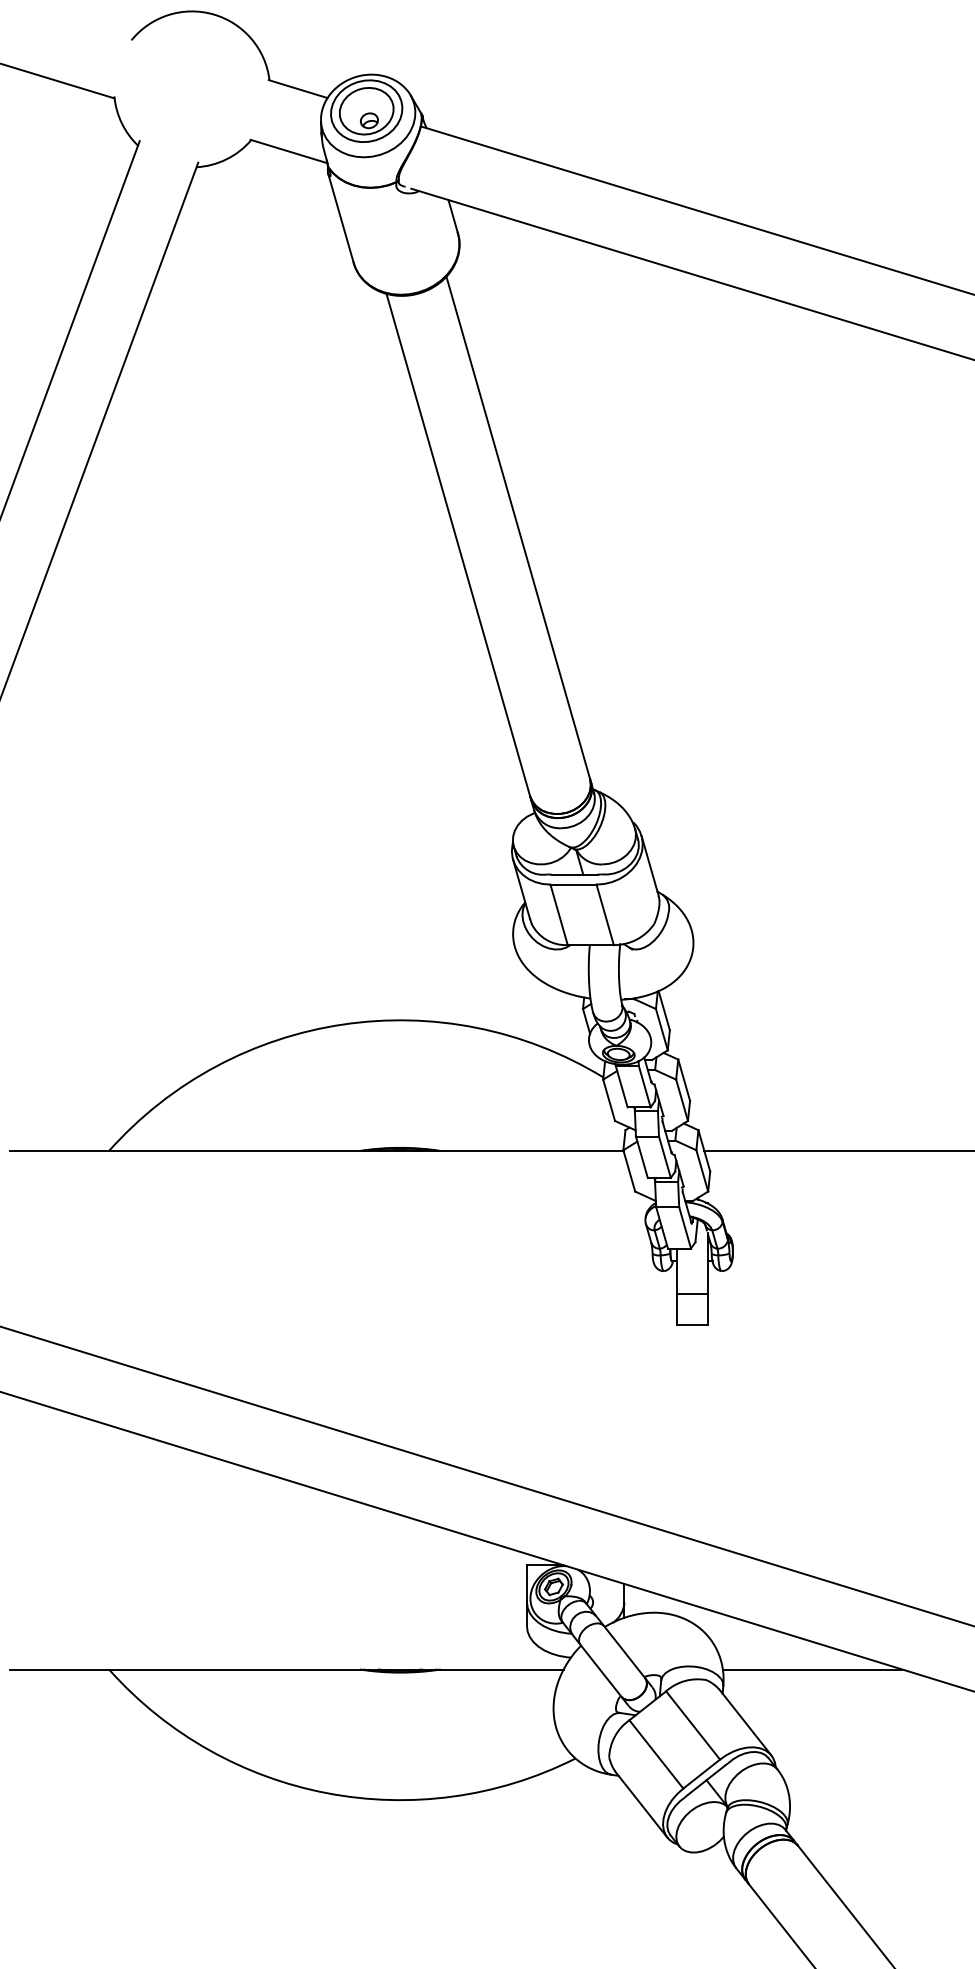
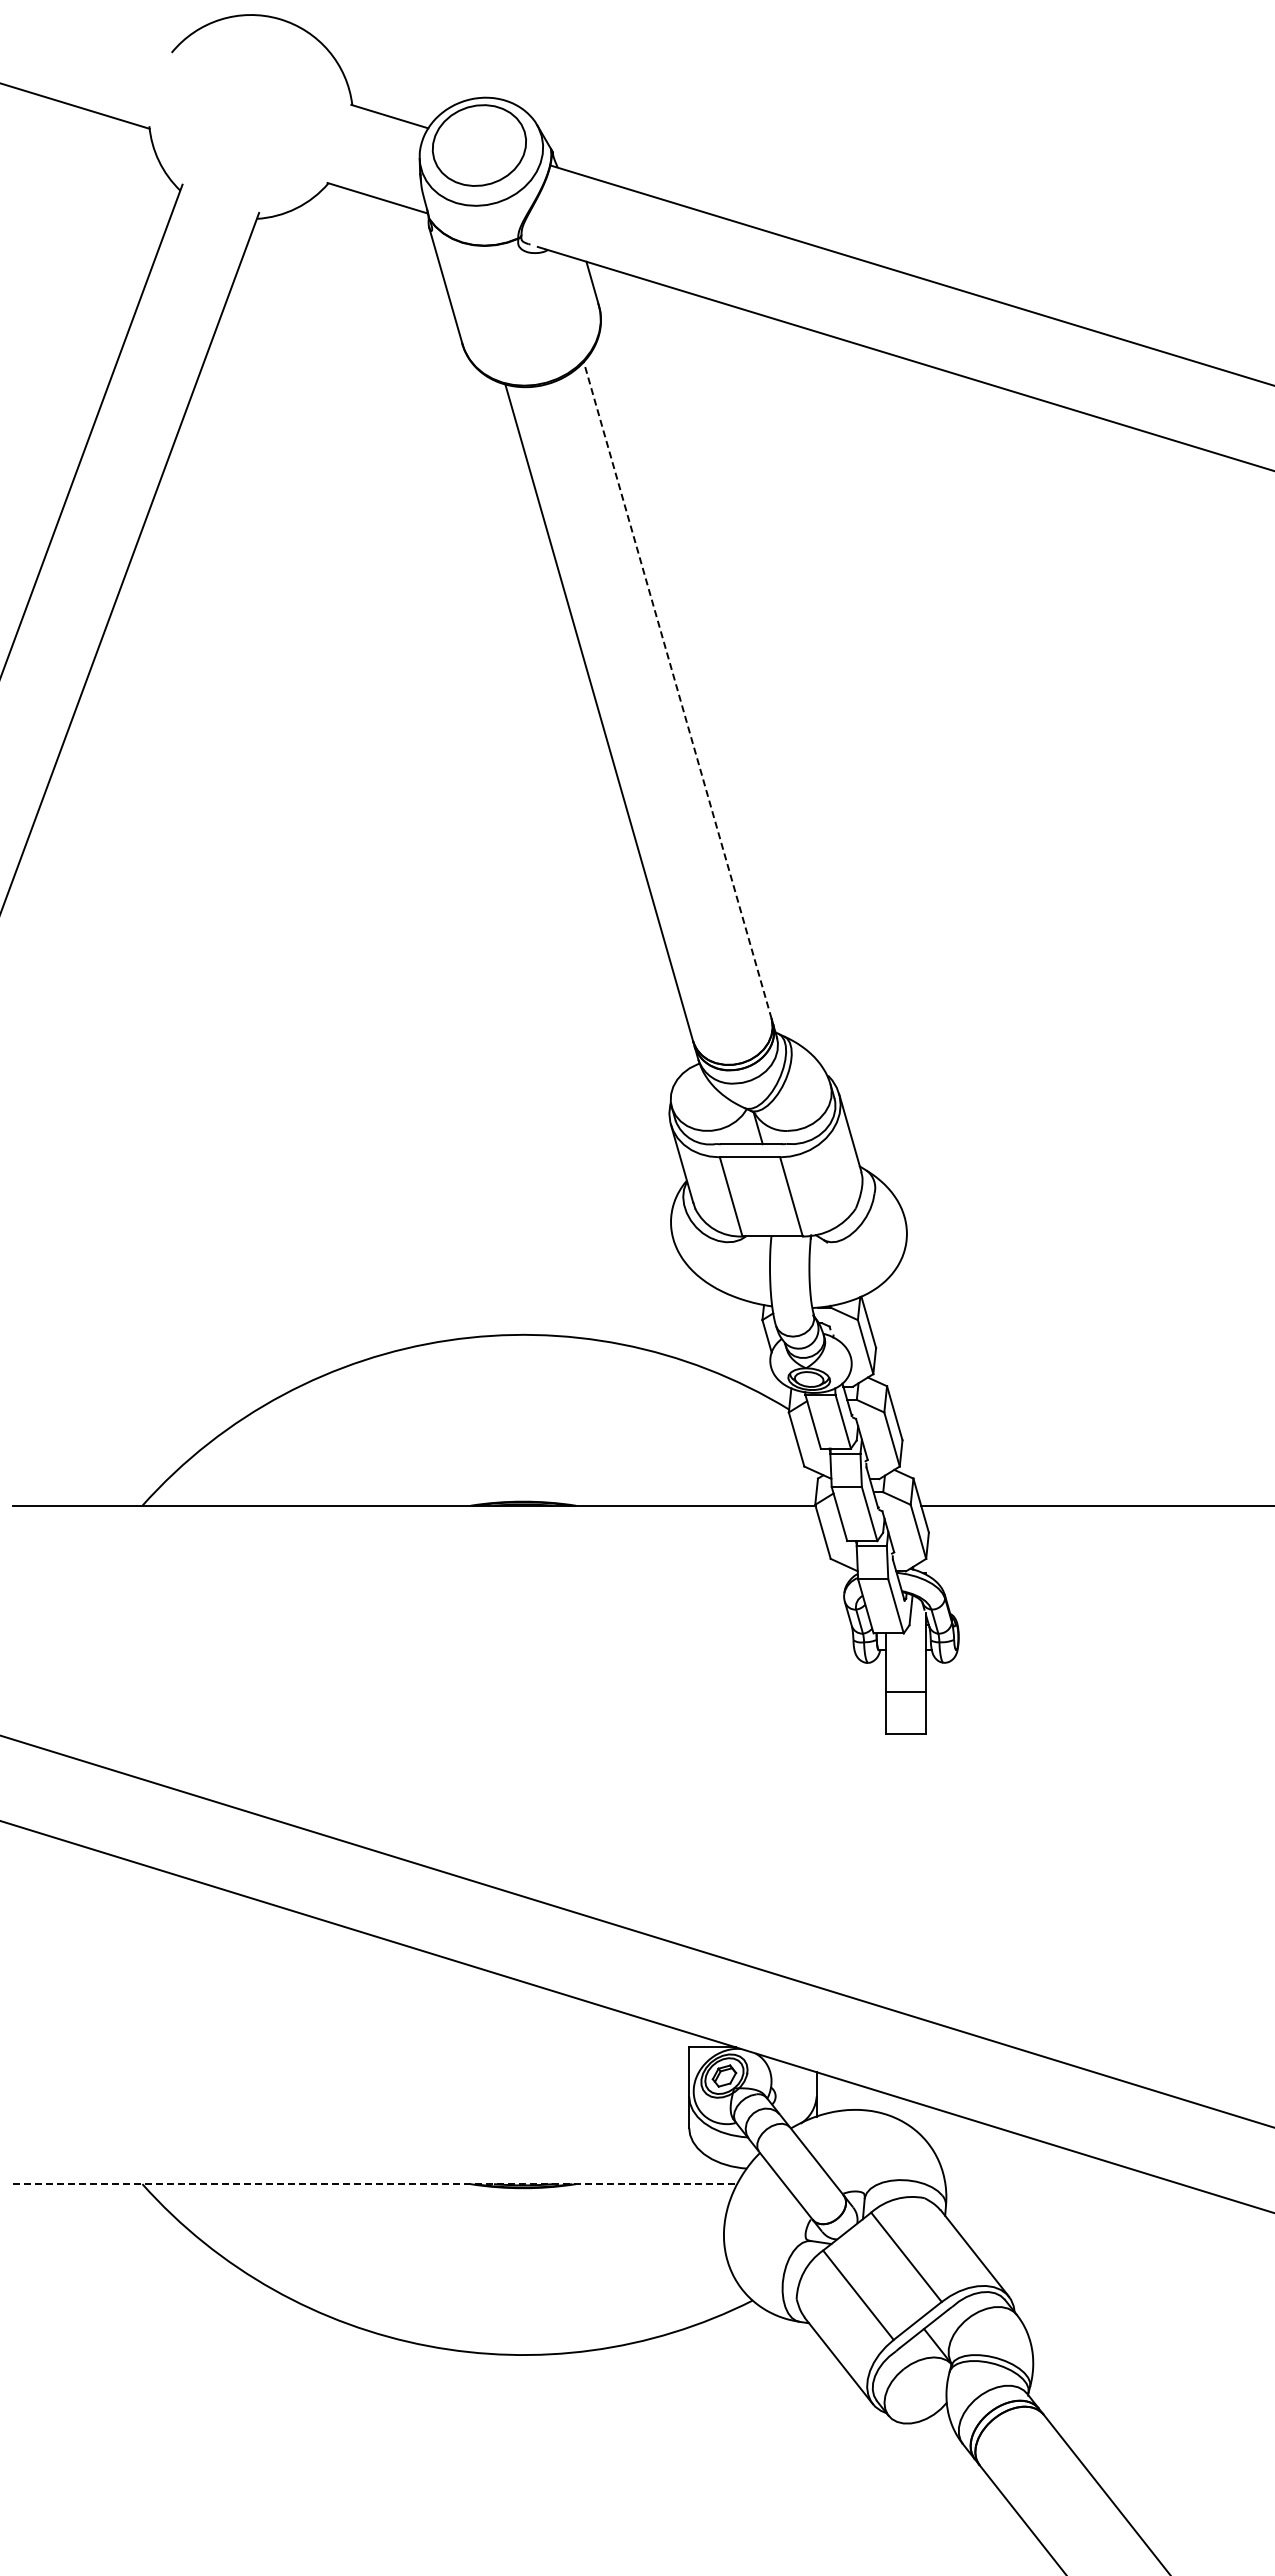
part: (366, 111) -> (479, 145), removed
line: (518, 527) -> (677, 690), solid -> dashed
line: (287, 1669) -> (375, 2184), solid -> dashed
line: (812, 1669) -> (1062, 2184), removed

